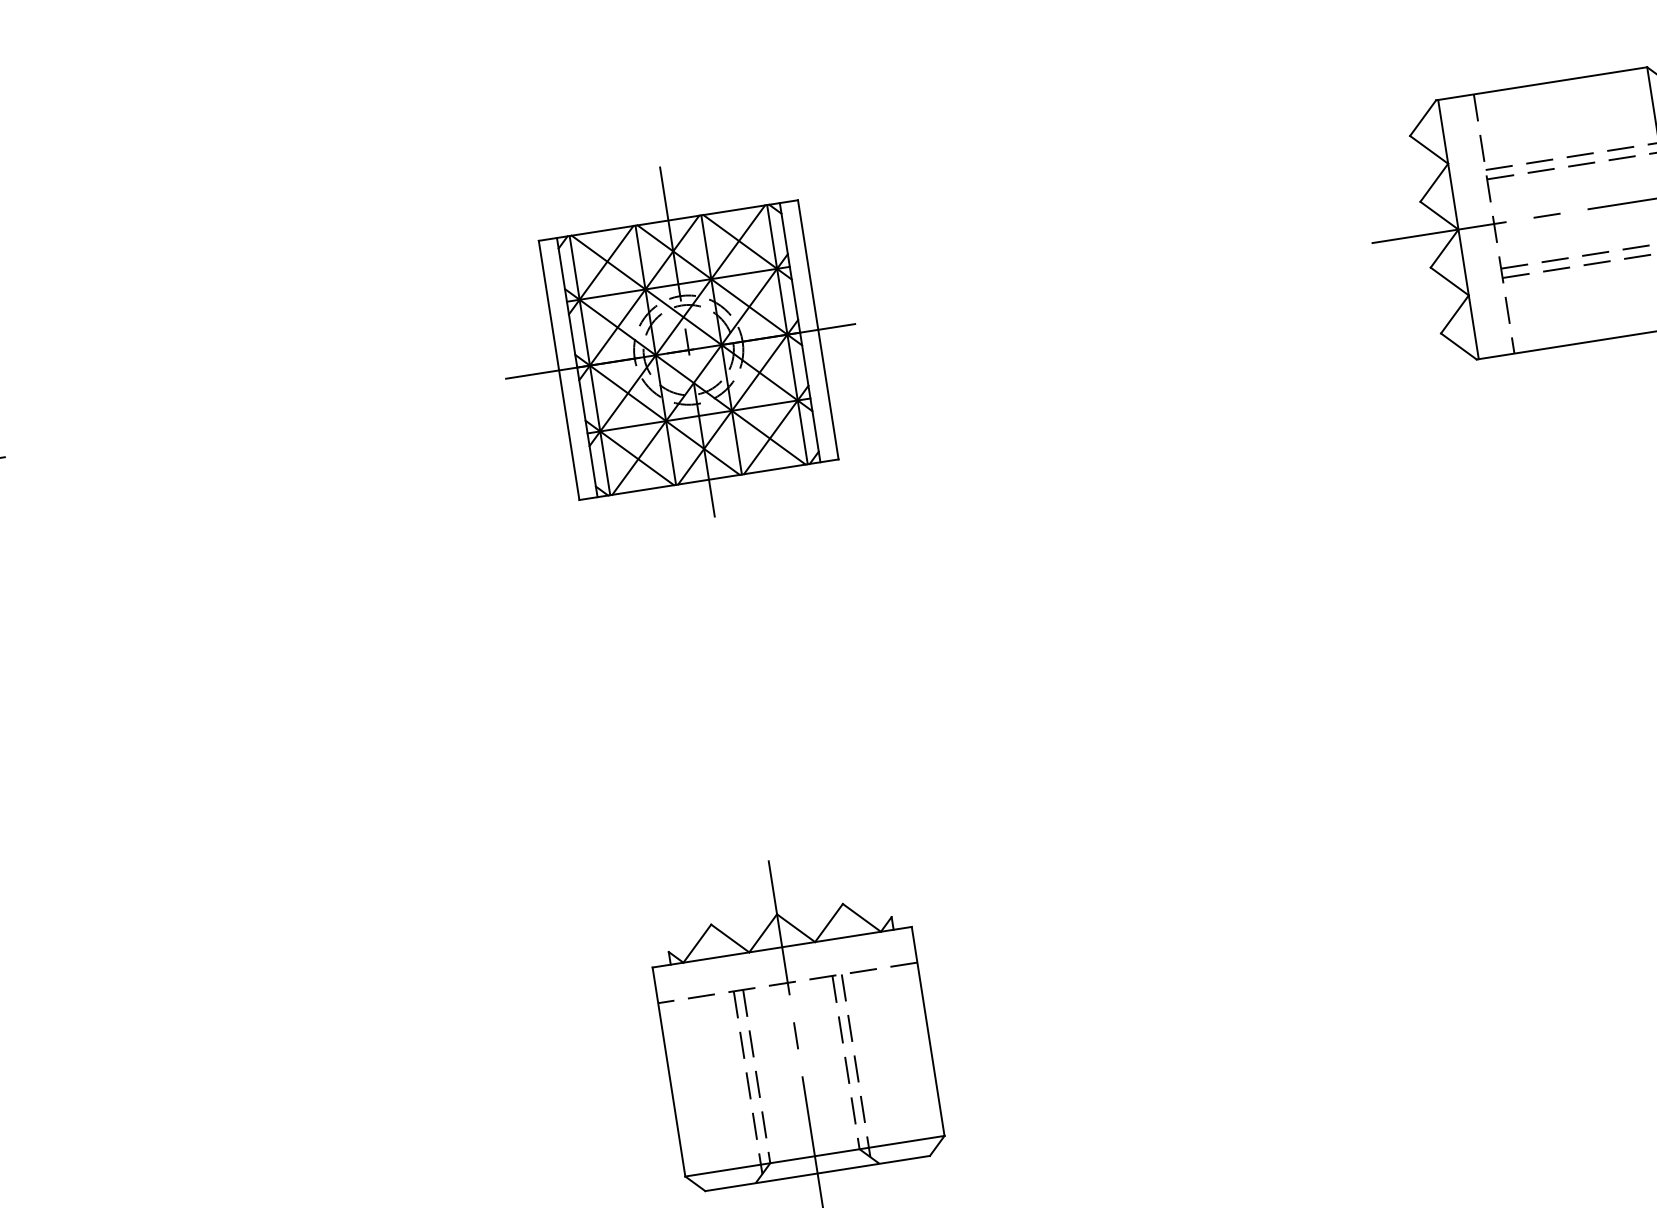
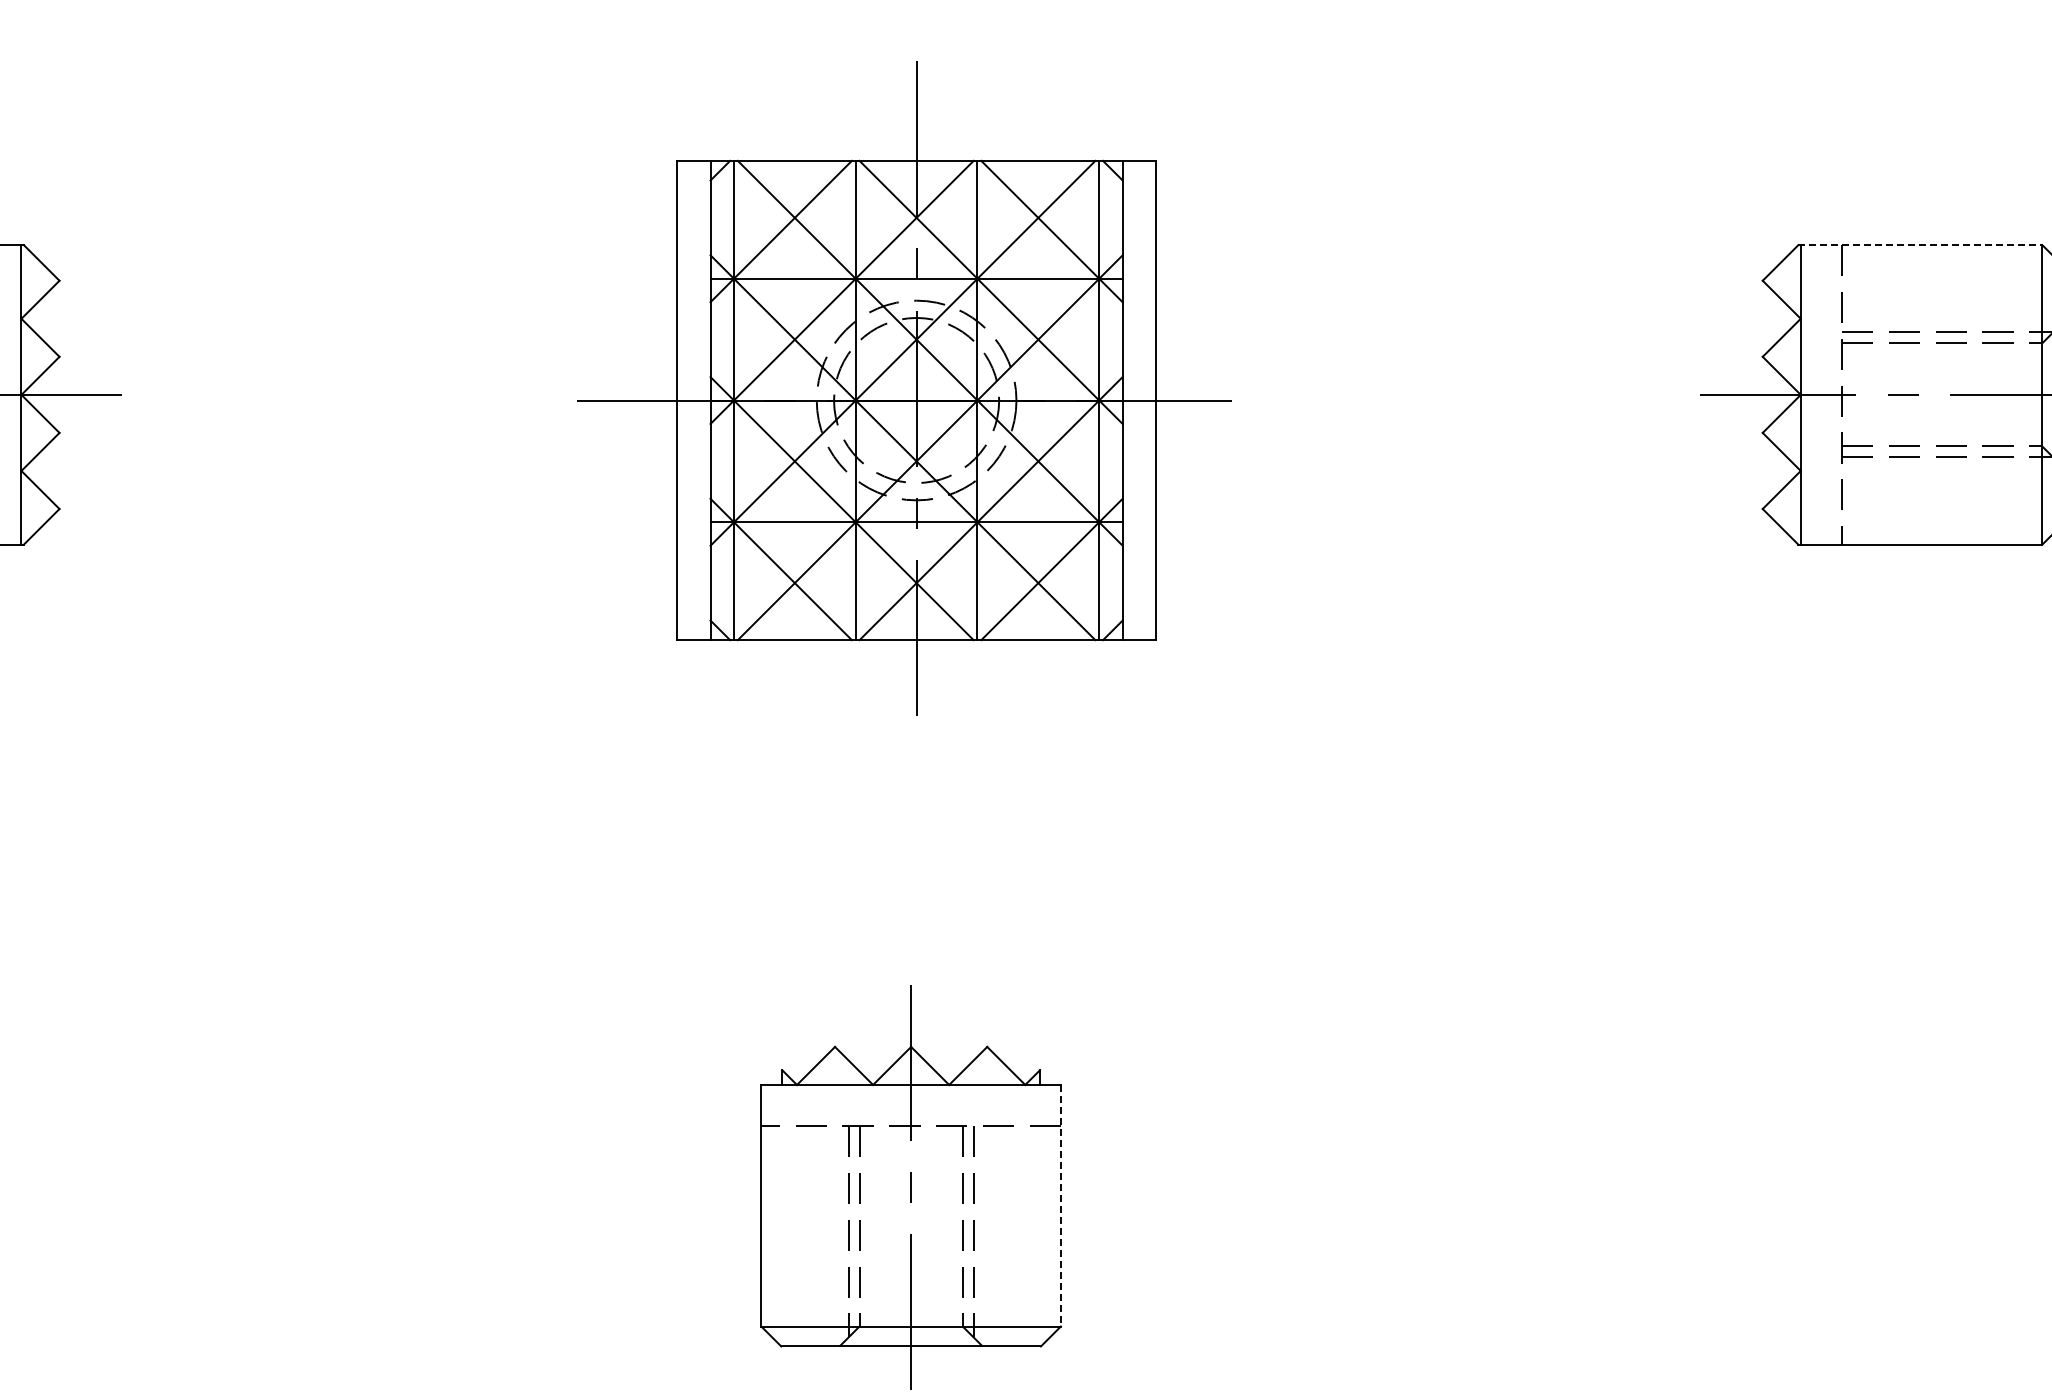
line: (1541, 84) -> (1920, 245), solid -> dashed
part: (679, 343) -> (901, 385), size x1.6
line: (927, 1031) -> (1060, 1205), solid -> dashed

